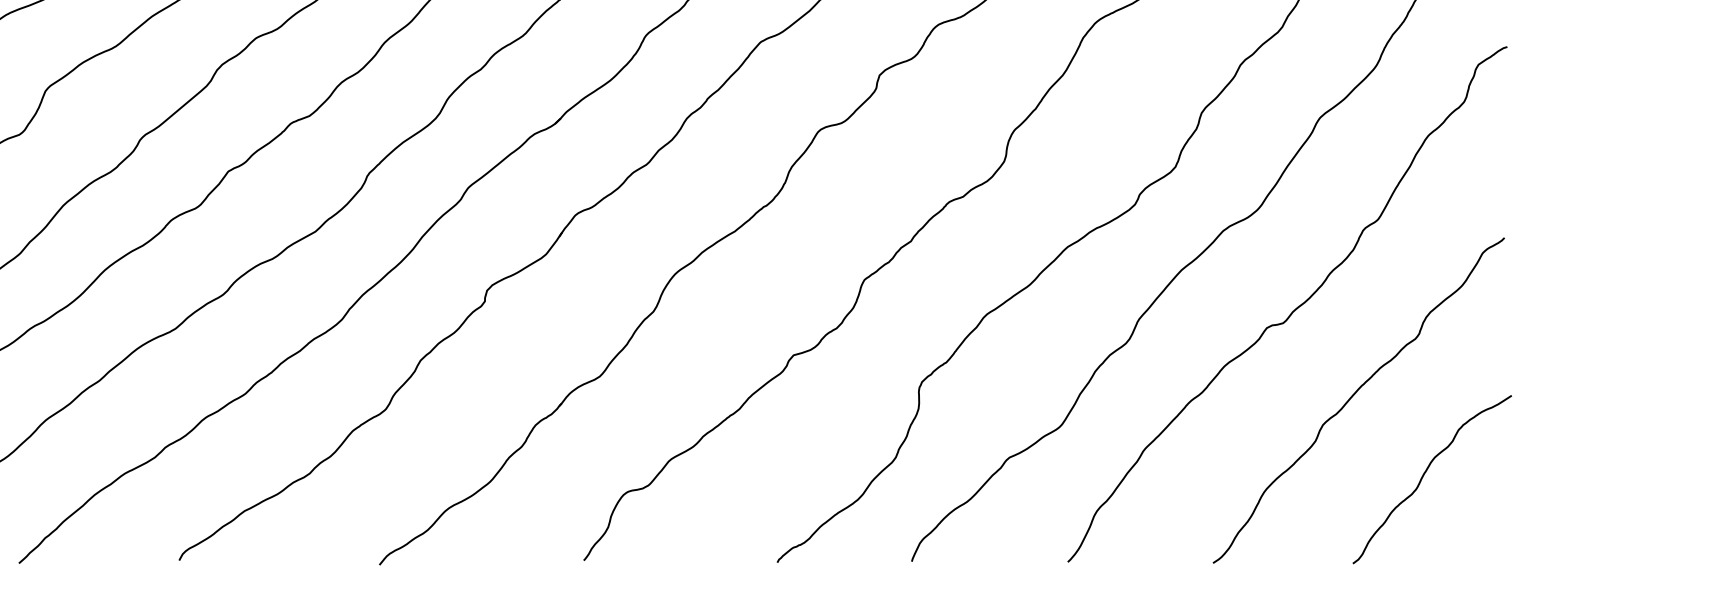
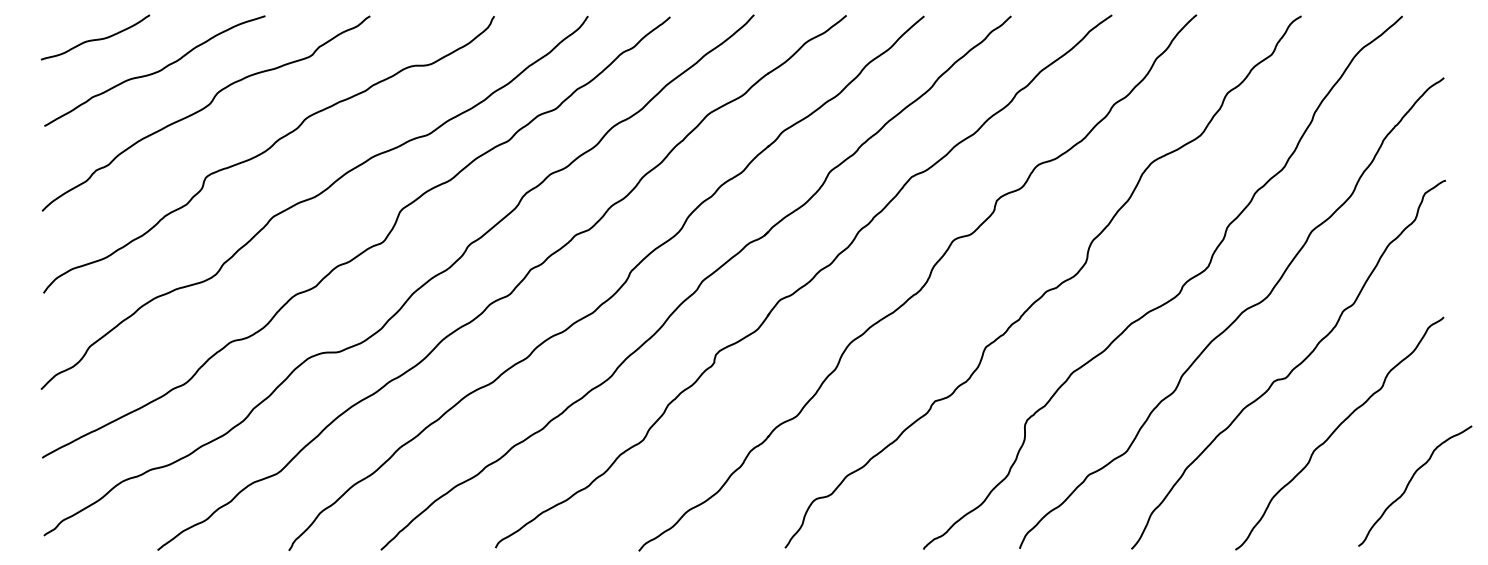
curve: (1425, 474) -> (1410, 482), moved

